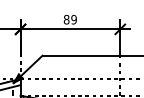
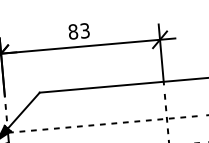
text: (73, 19) -> (84, 30), 89 -> 83

